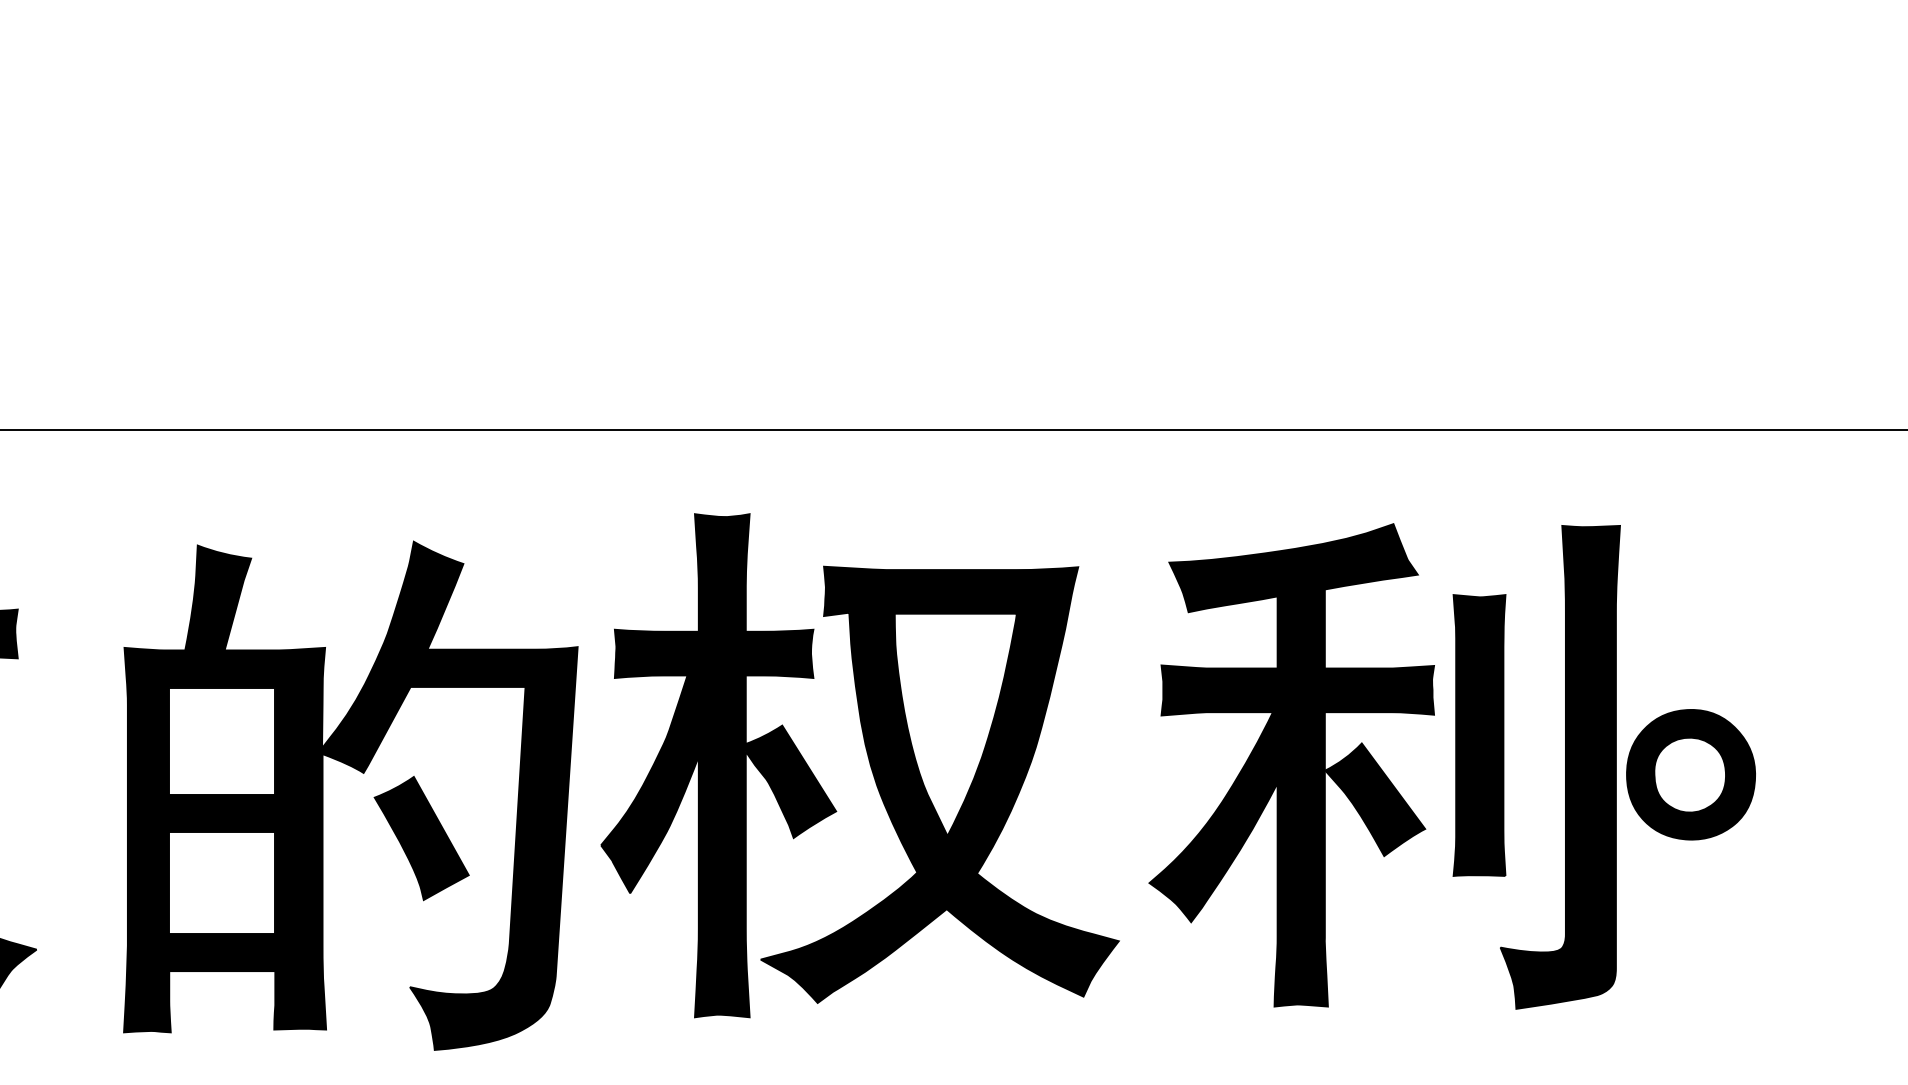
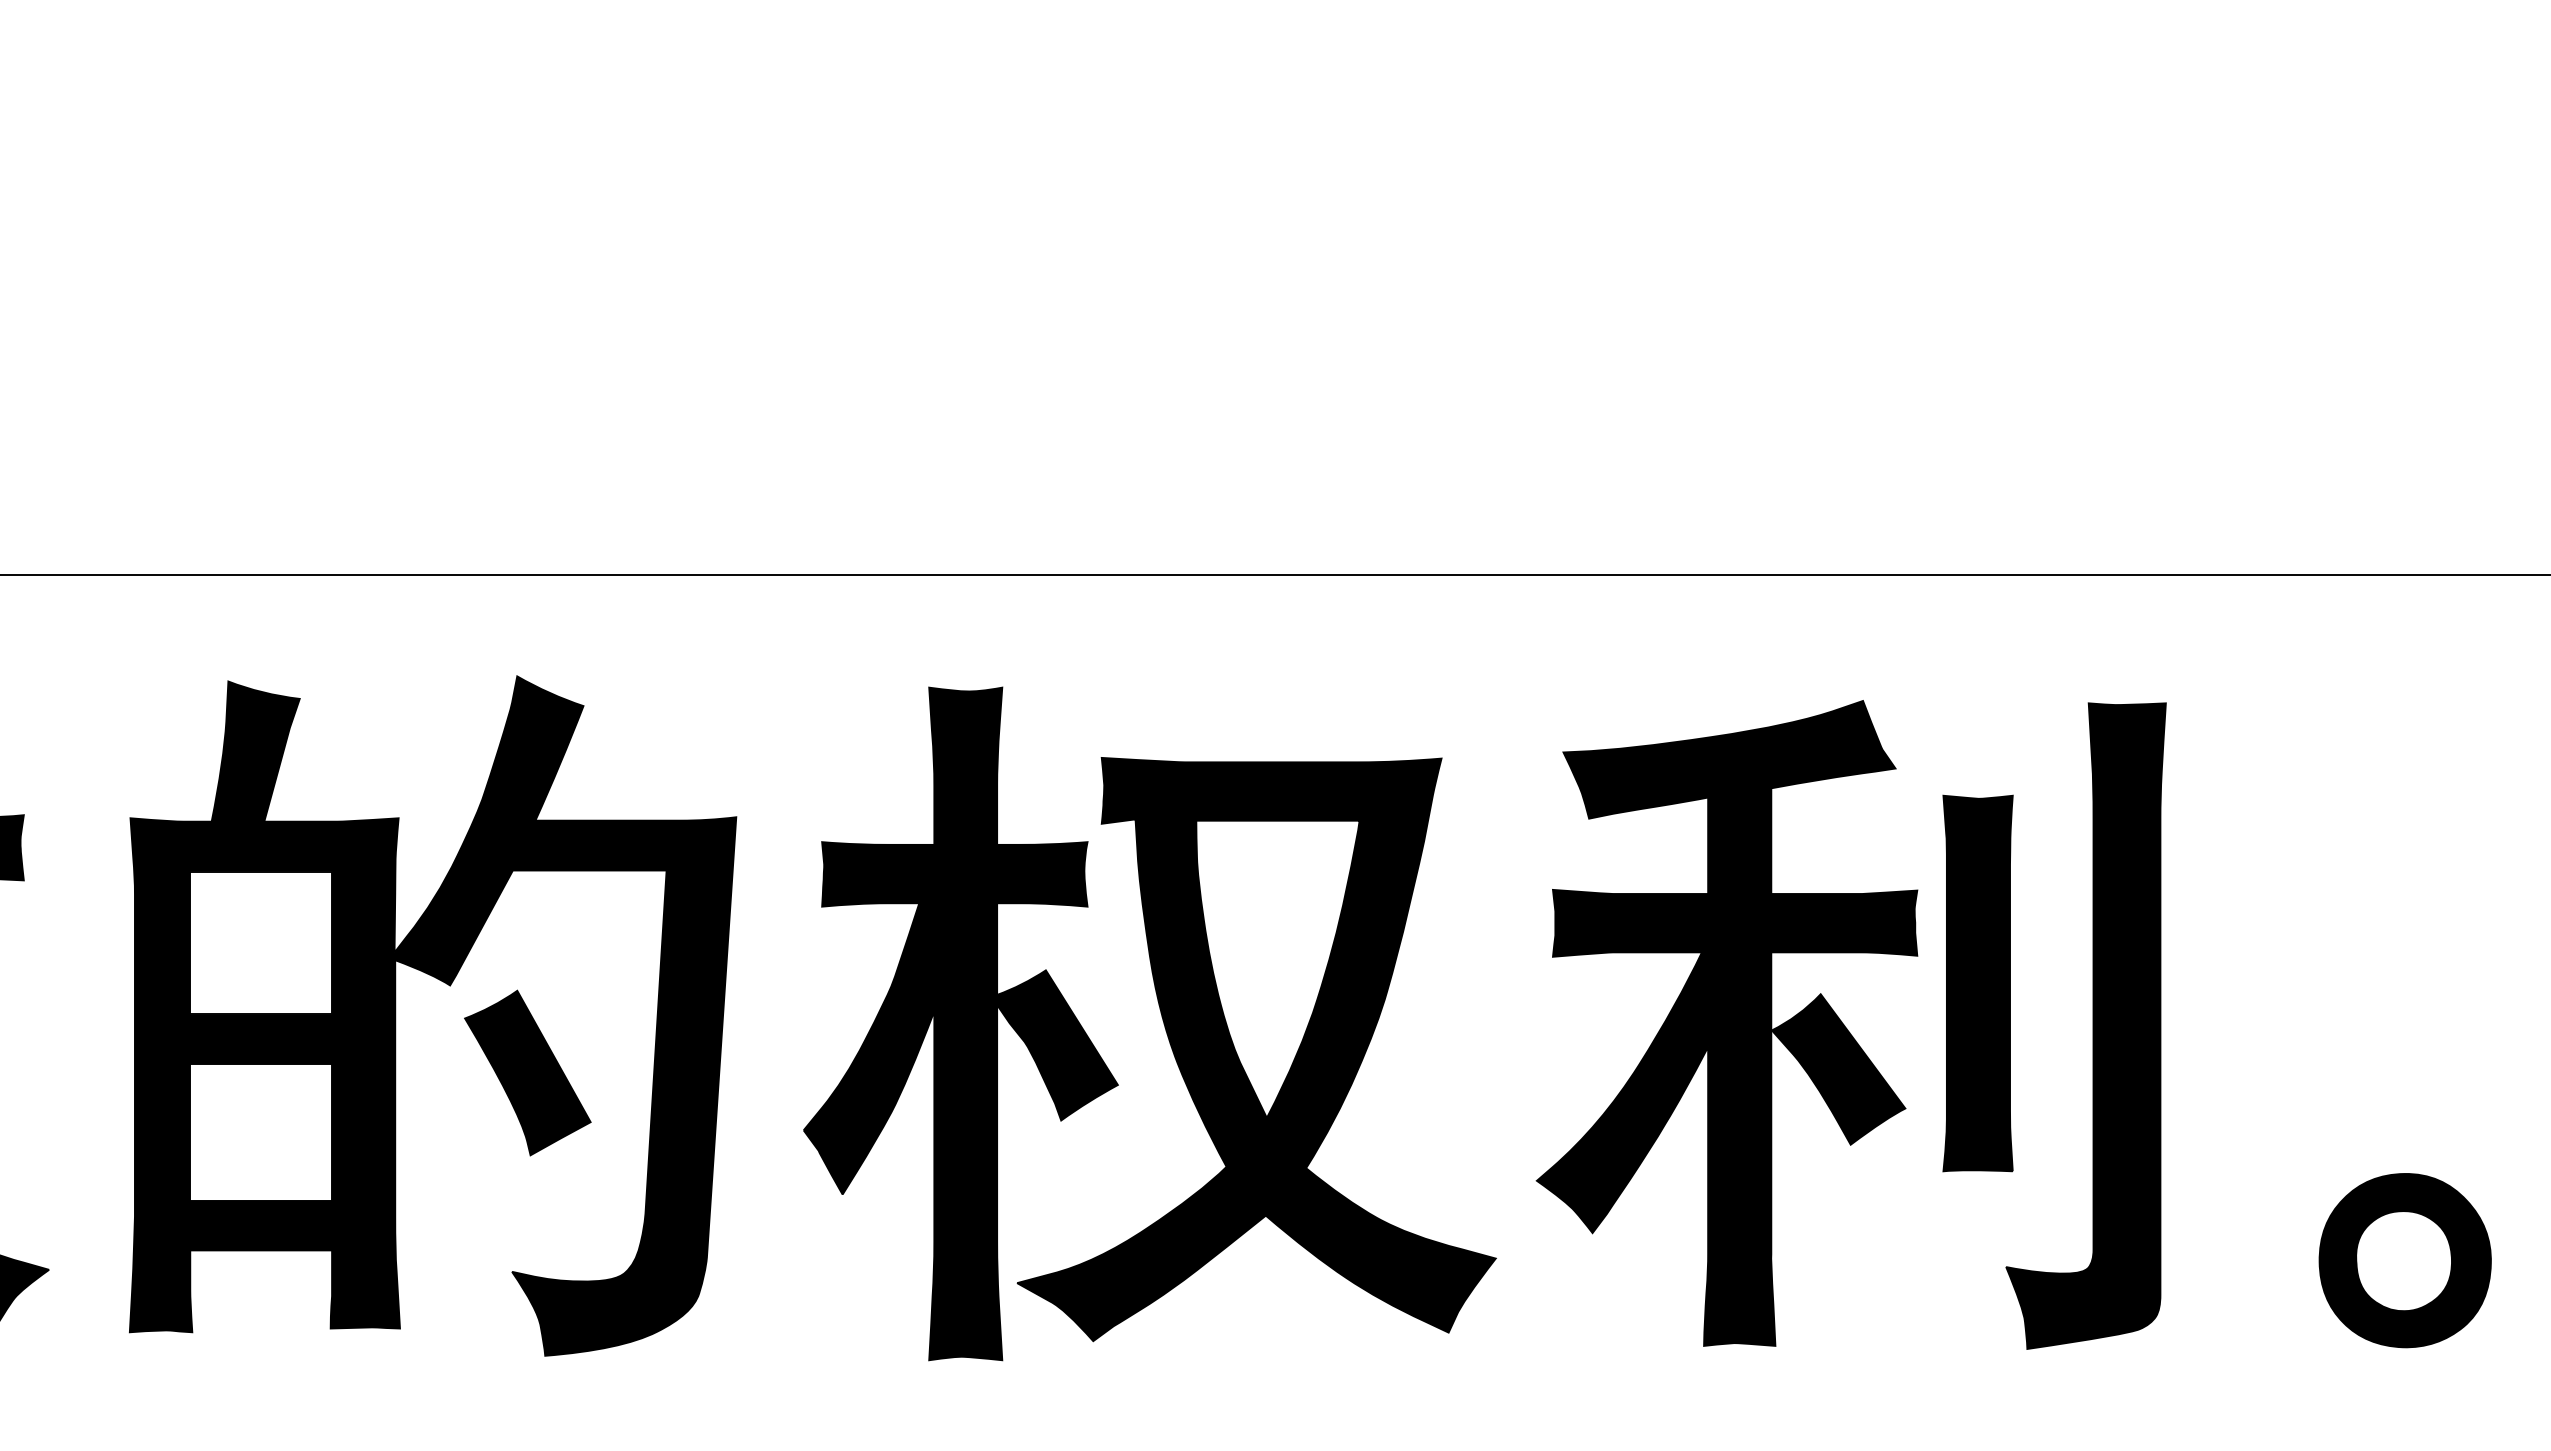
part: (1690, 774) -> (2404, 1260), moved
part: (373, 797) -> (463, 1018), moved

